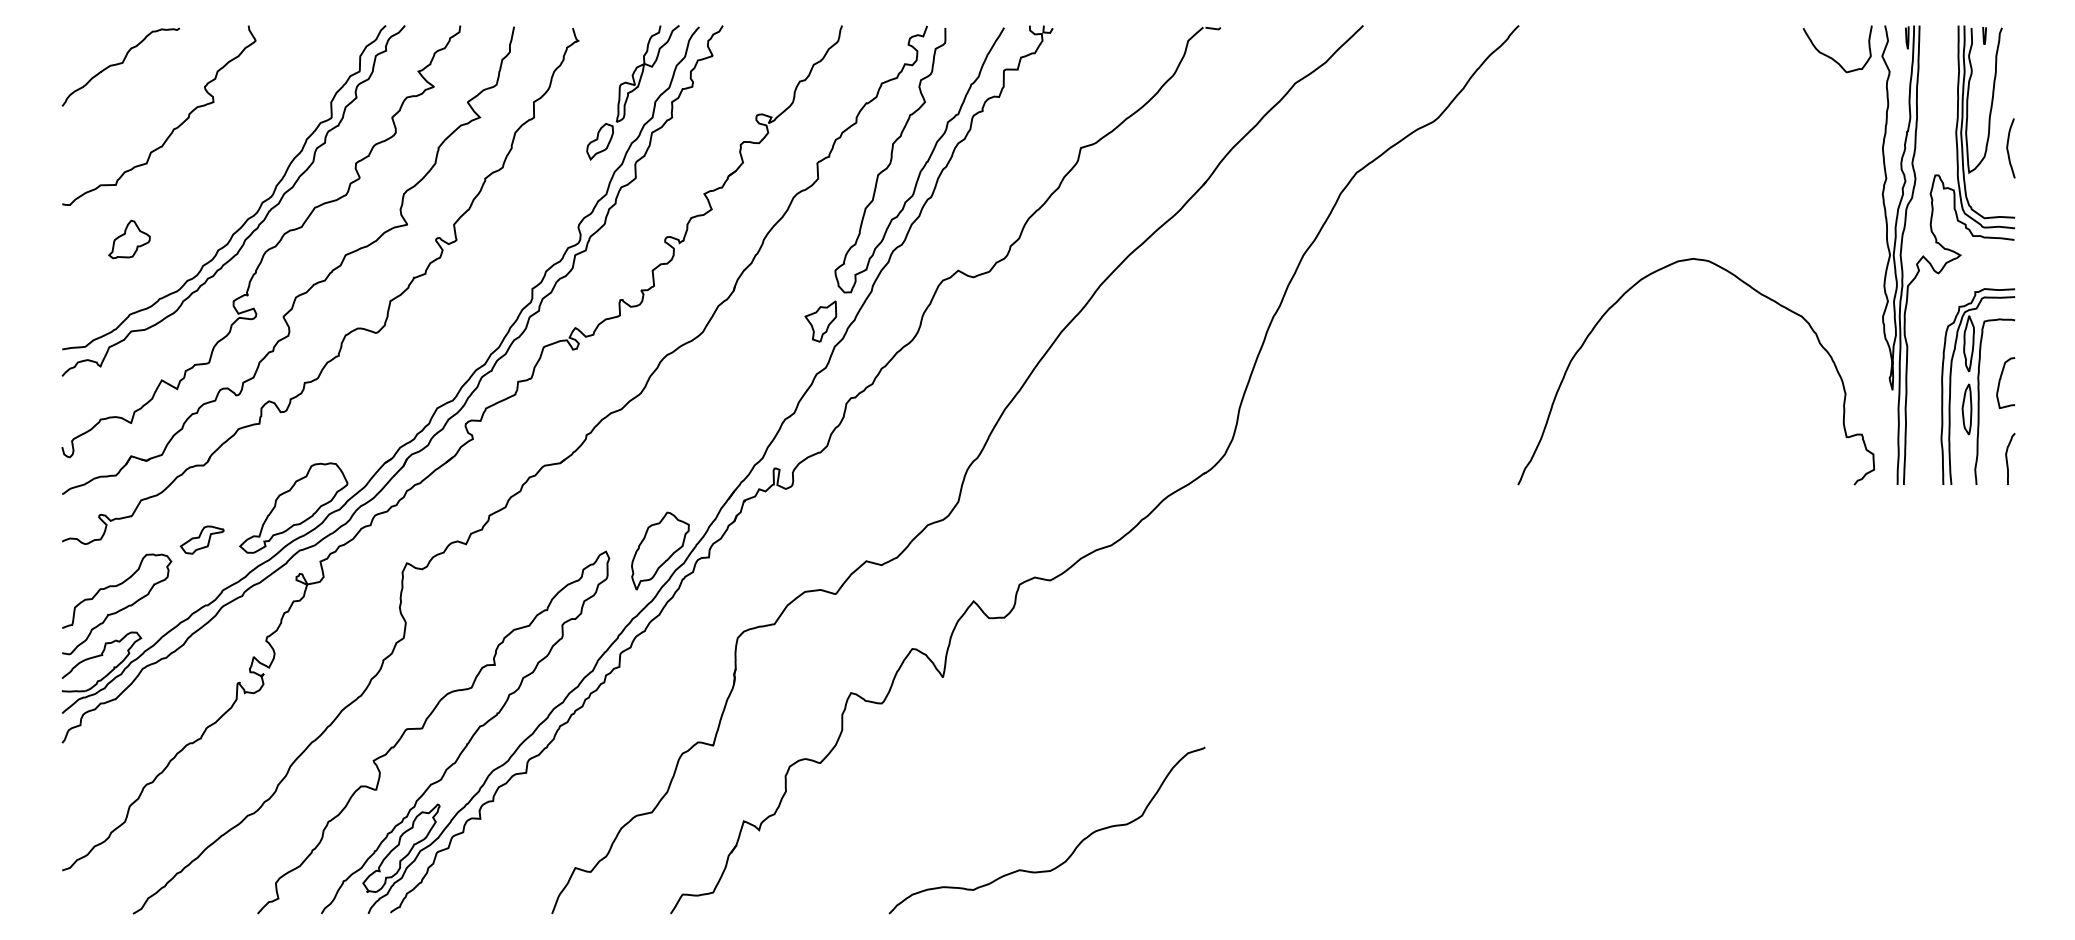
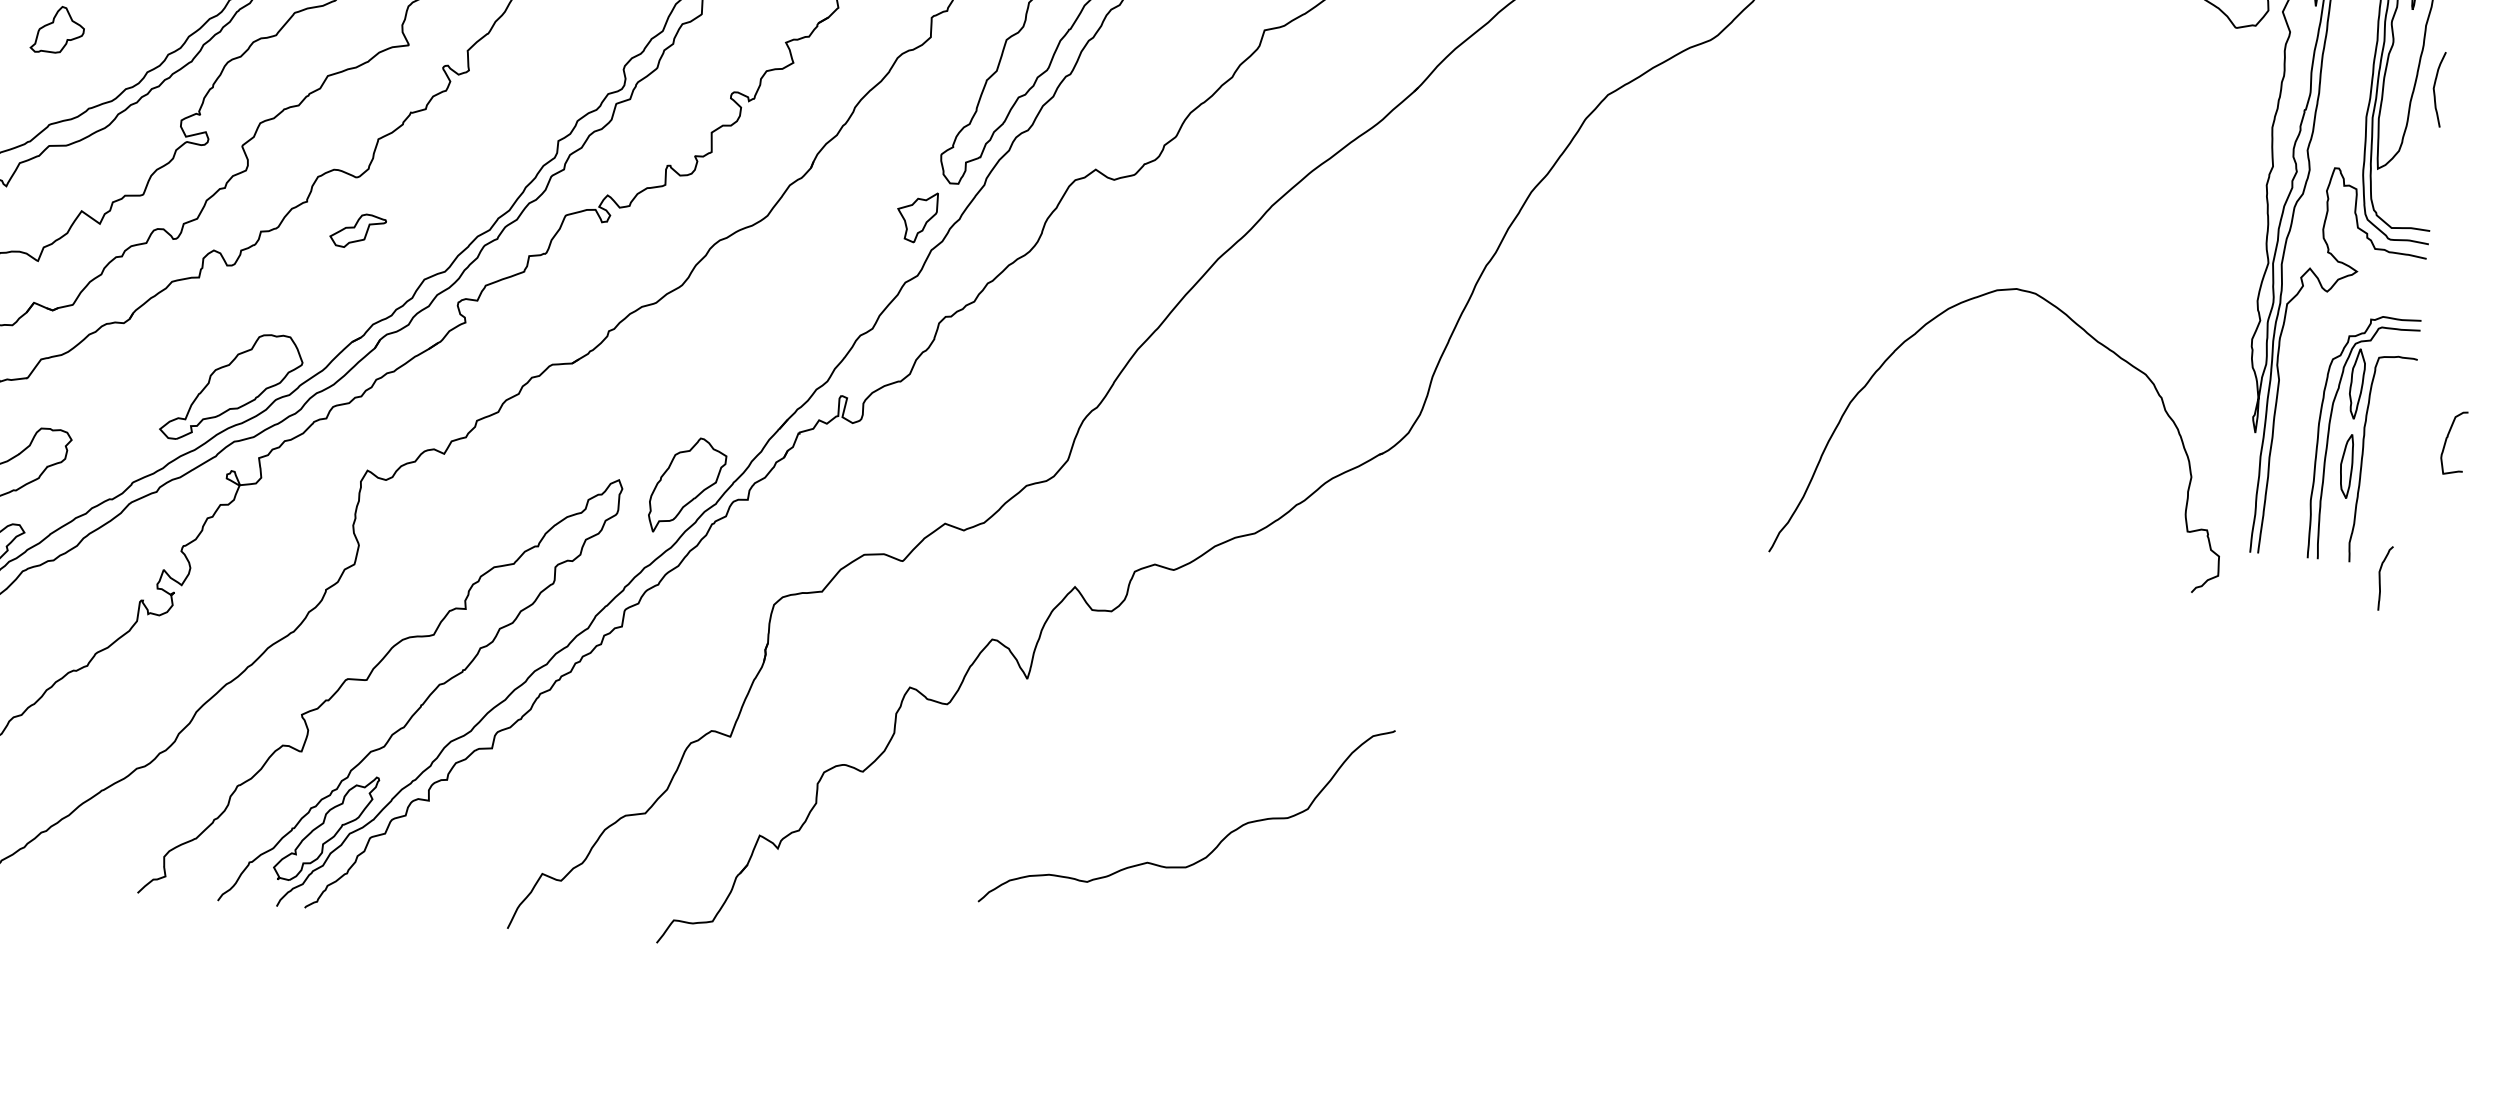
curve: (2008, 148) -> (2435, 89), moved
curve: (1753, 290) -> (2088, 336), moved
curve: (2001, 379) -> (2448, 437), moved
curve: (2007, 458) -> (2380, 577), moved
part: (201, 539) -> (357, 230), moved
curve: (1074, 848) -> (1218, 842), moved

